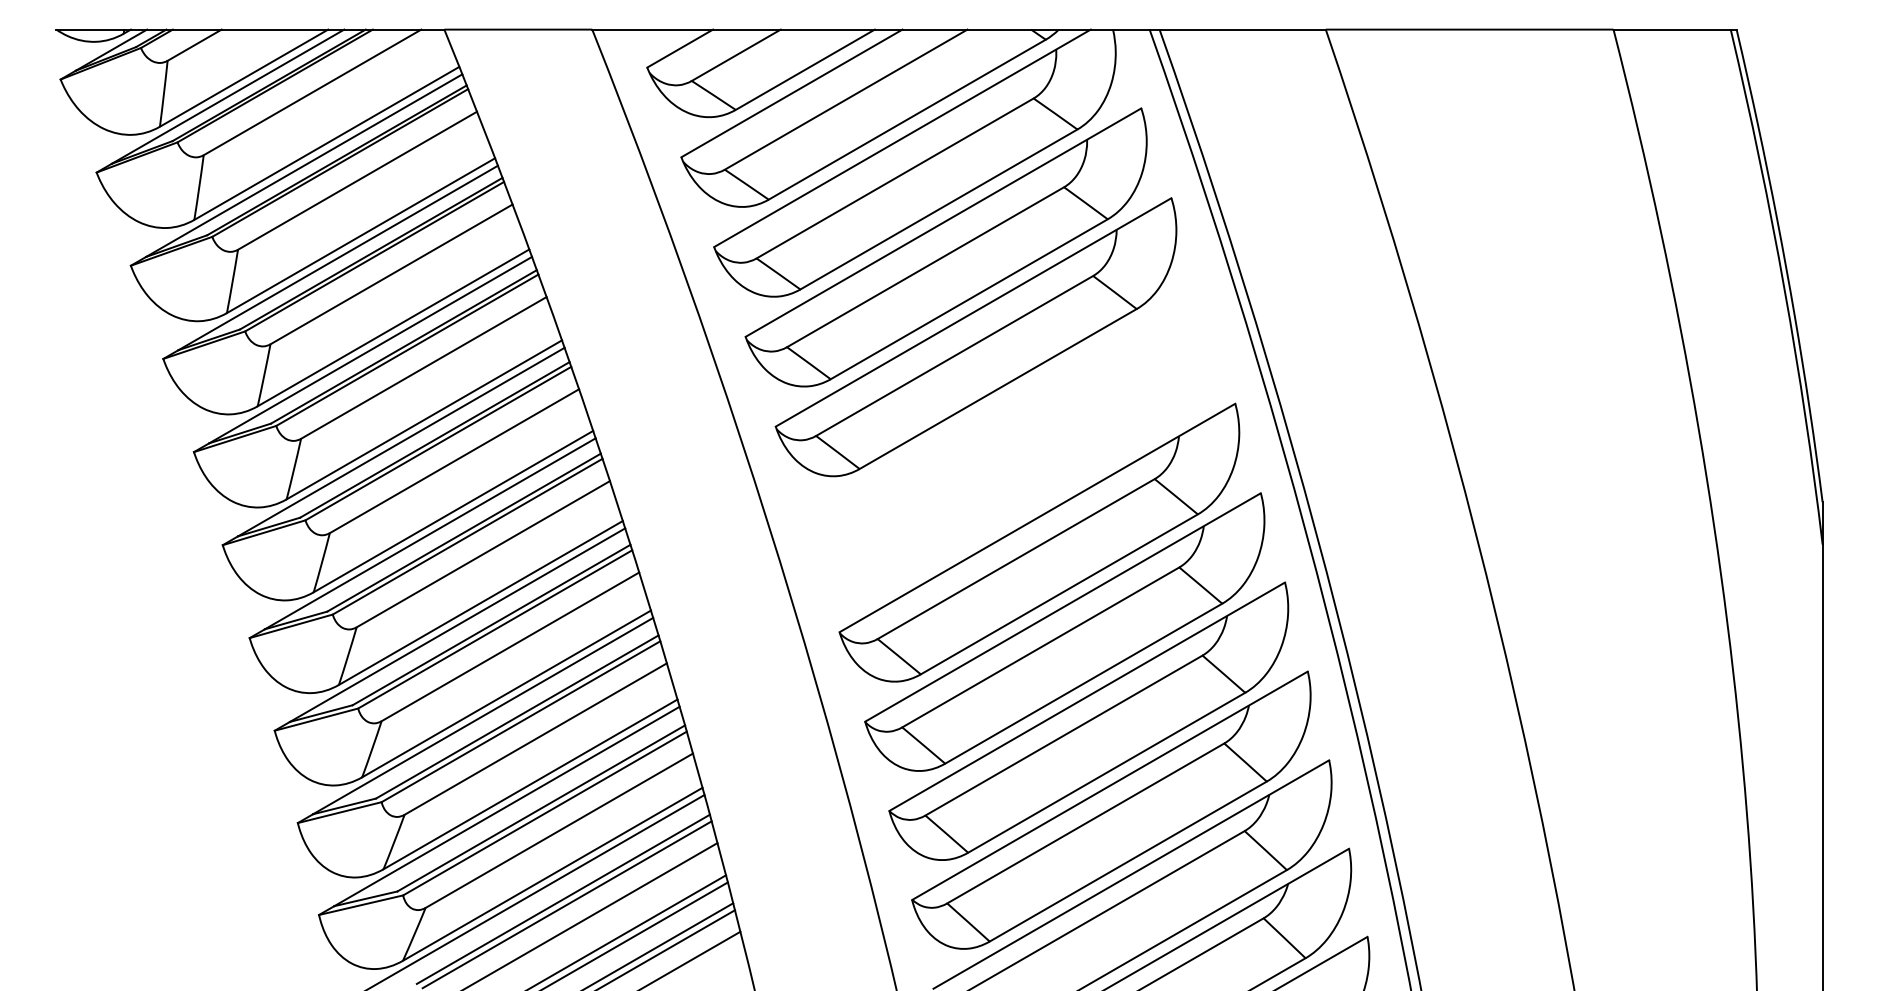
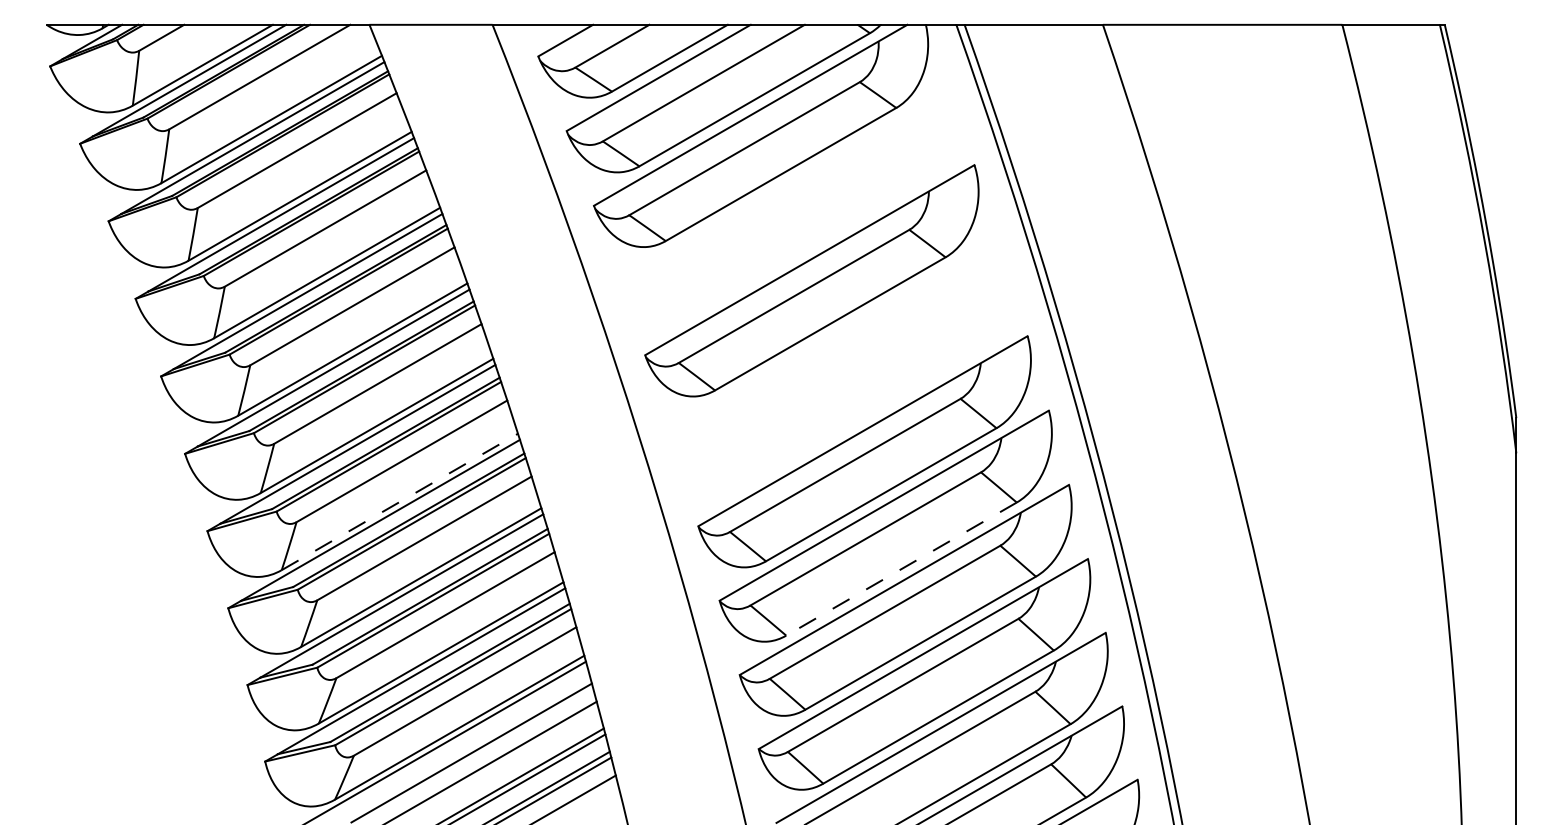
part: (945, 247) -> (786, 206), removed
line: (480, 602) -> (399, 501), solid -> dashed
line: (1083, 683) -> (901, 568), solid -> dashed
line: (562, 898) -> (467, 747), removed

